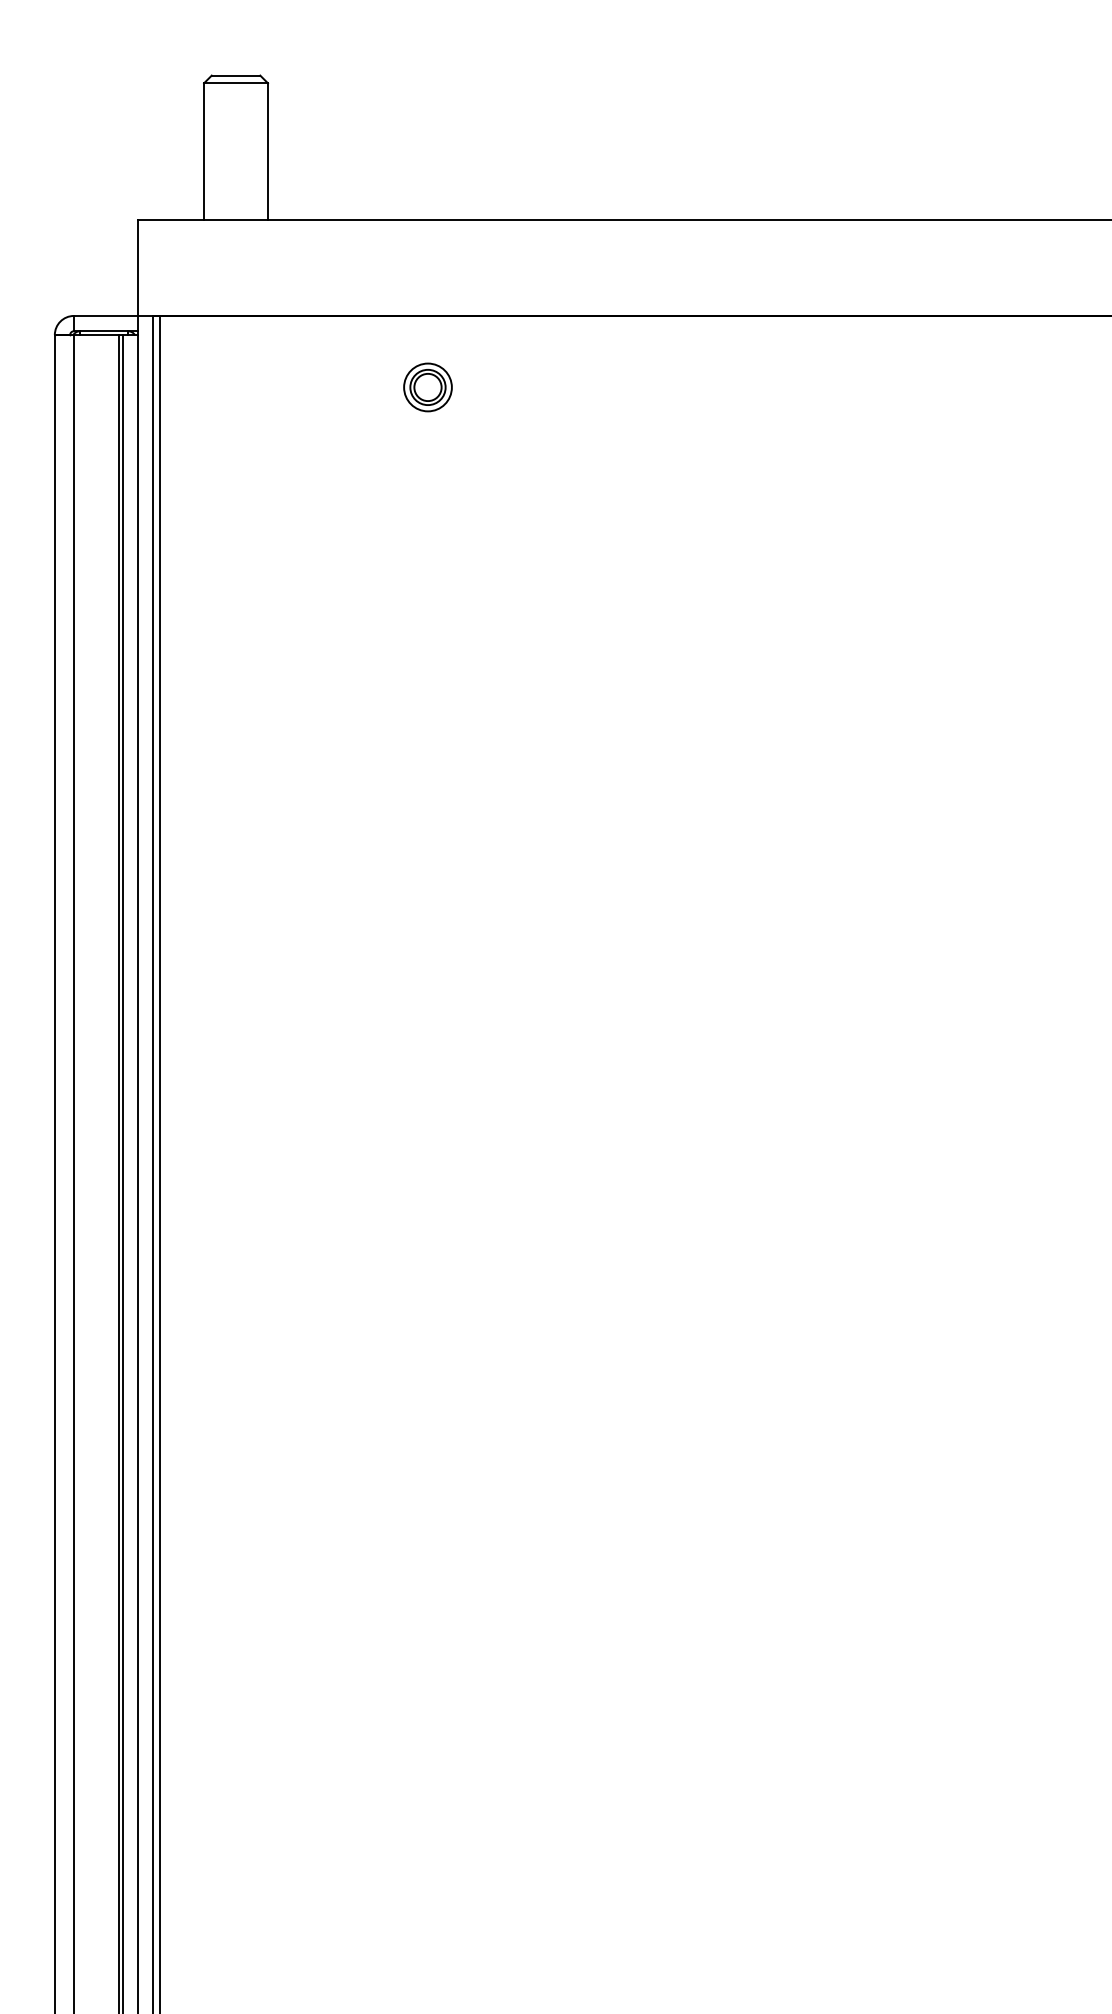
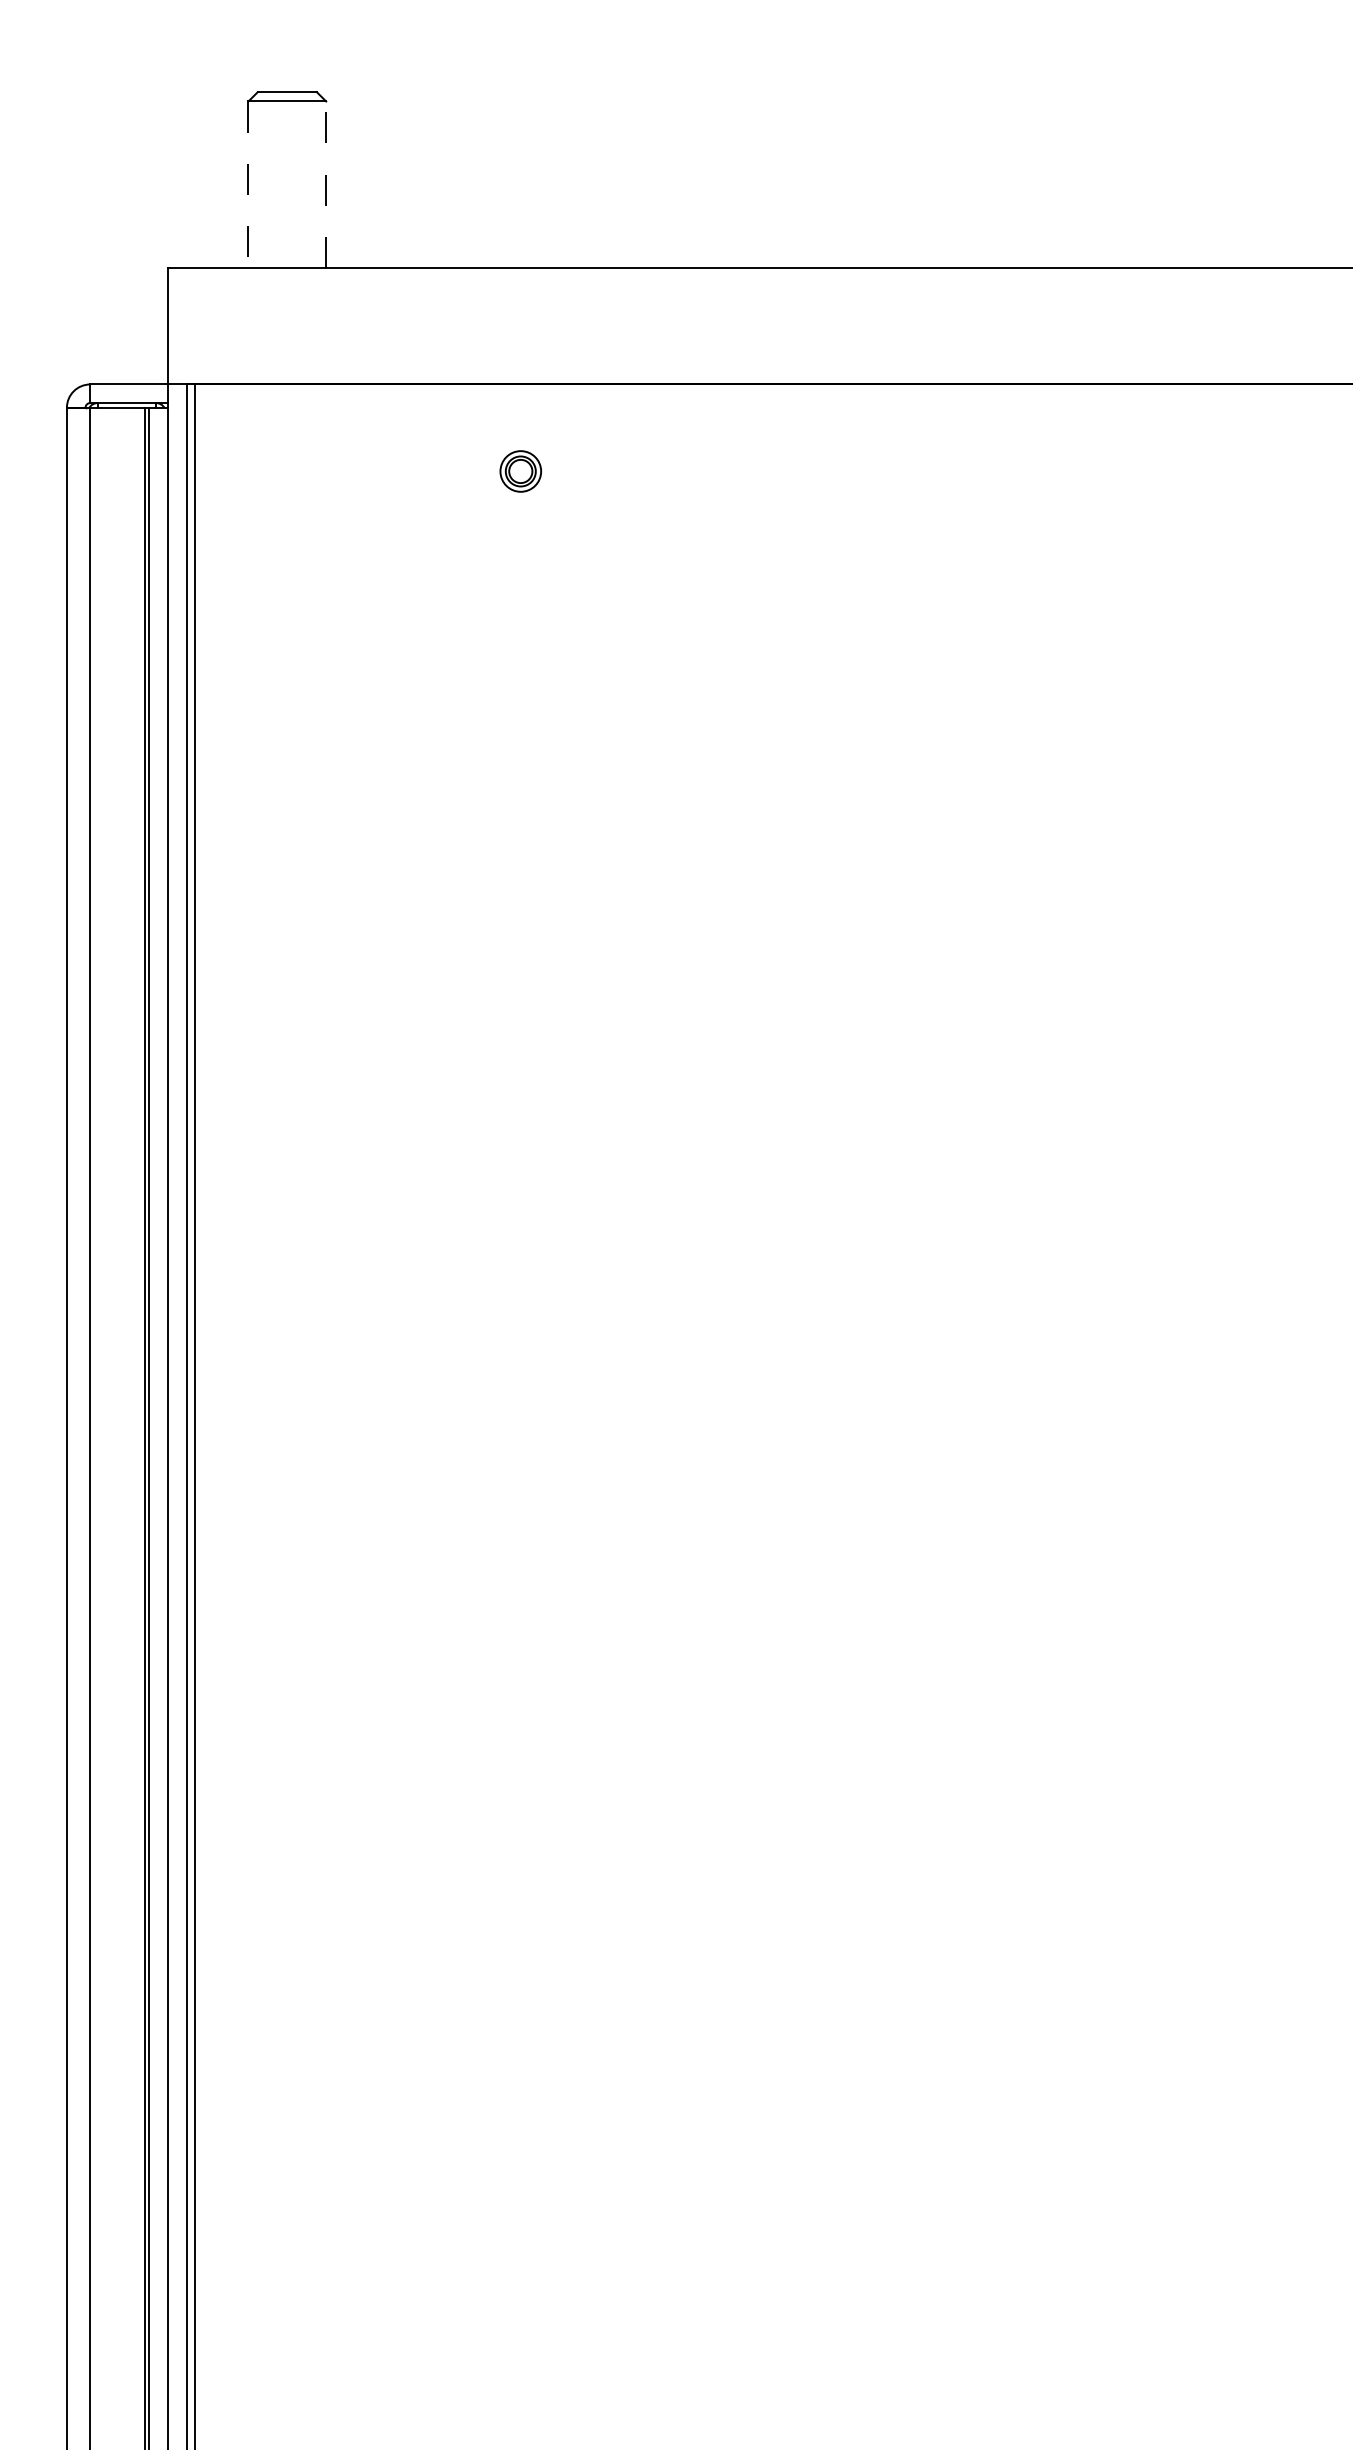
line: (267, 151) -> (325, 184), solid -> dashed
line: (204, 152) -> (248, 185), solid -> dashed
part: (427, 387) -> (520, 471), size x0.7

